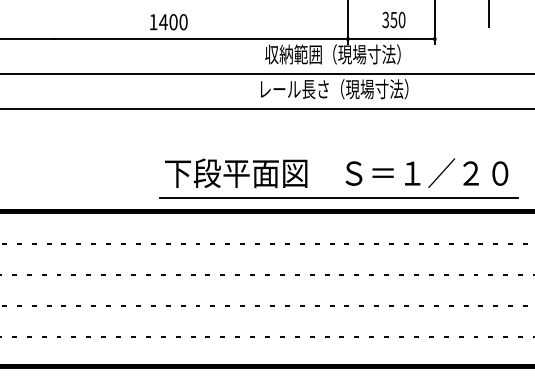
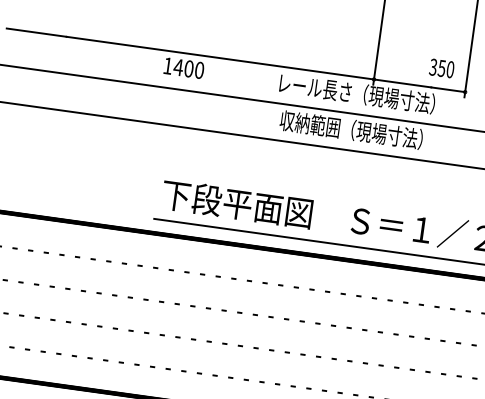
text: (393, 19) -> (441, 67), moved
text: (168, 22) -> (183, 68), moved
text: (333, 54) -> (356, 93), 収納範囲（現場寸法） -> レール長さ（現場寸法）
text: (334, 89) -> (352, 130), レール長さ（現場寸法） -> 収納範囲（現場寸法）

